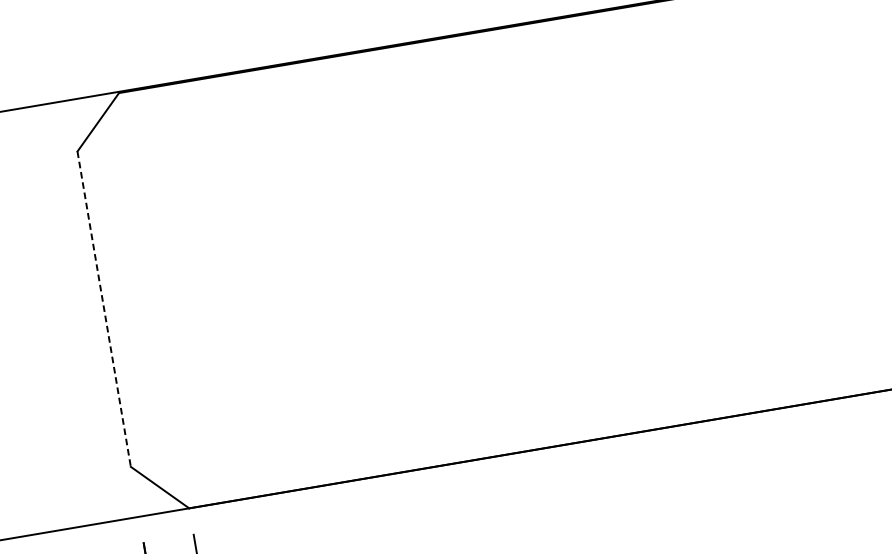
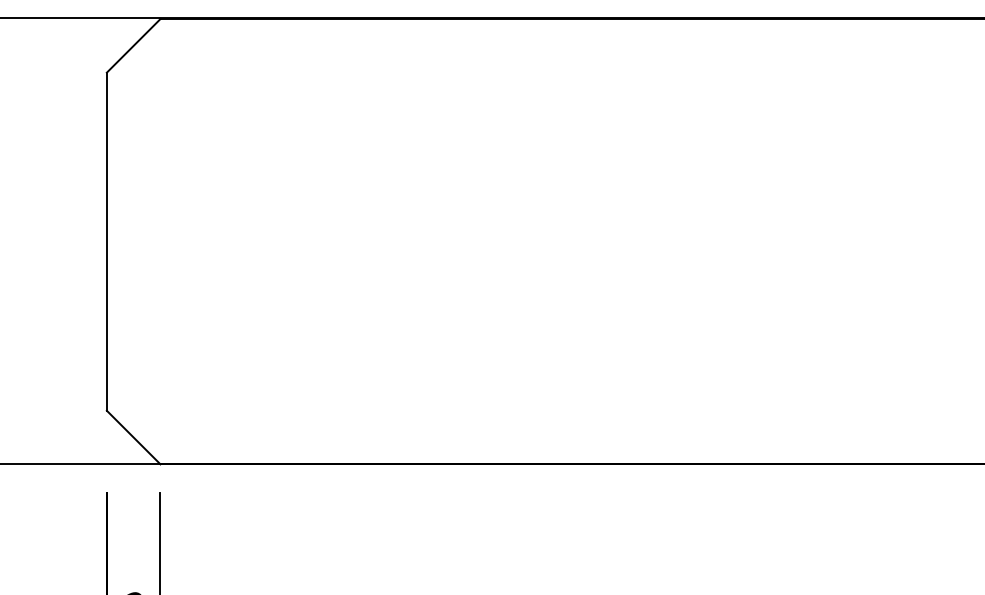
line: (103, 309) -> (106, 242), dashed -> solid

